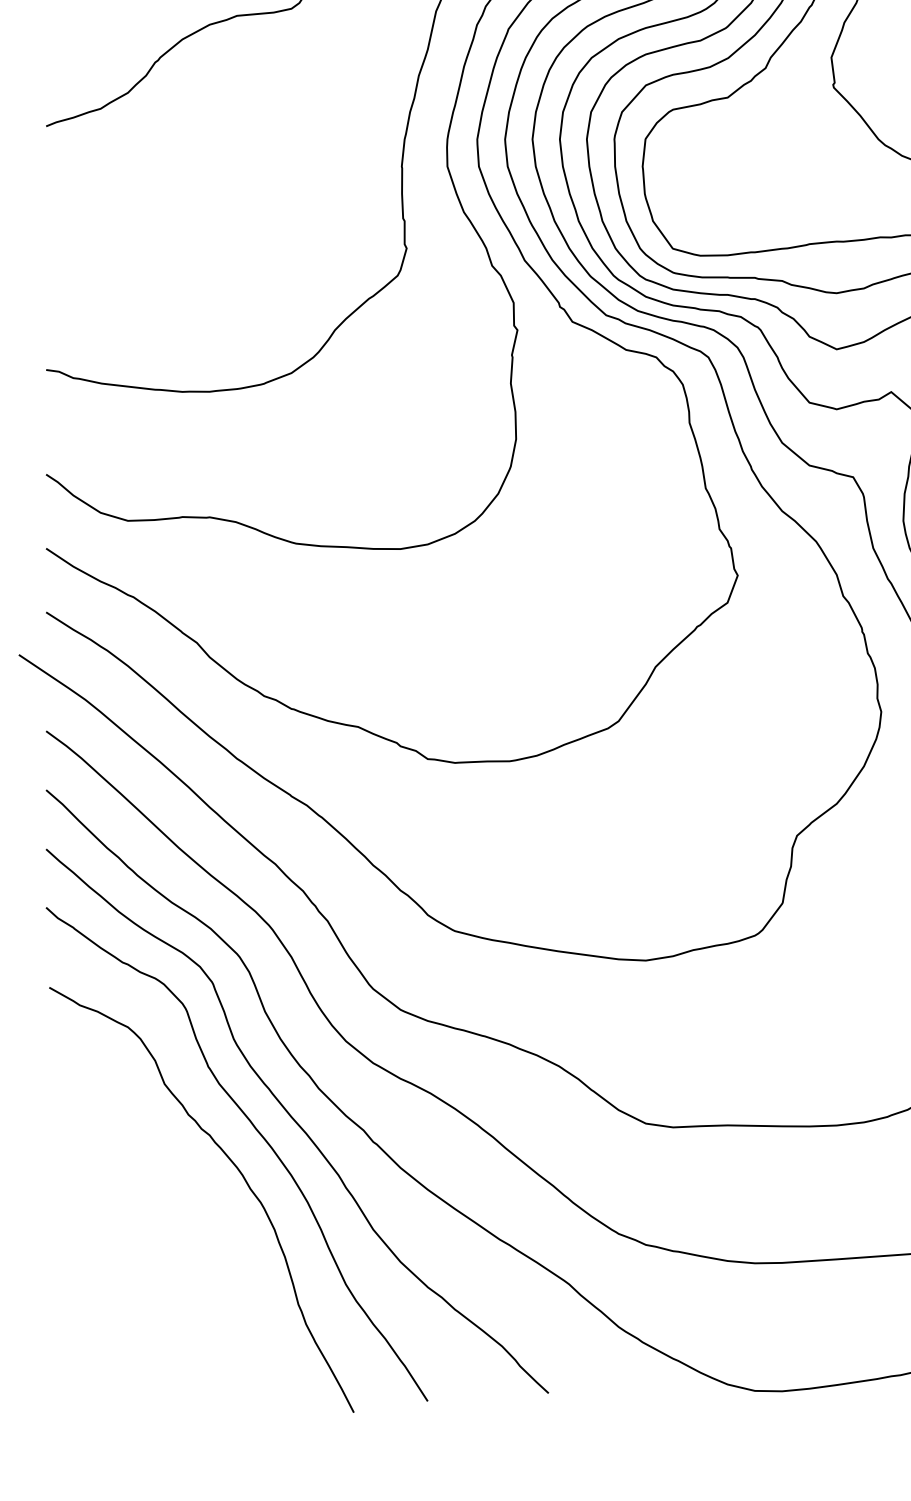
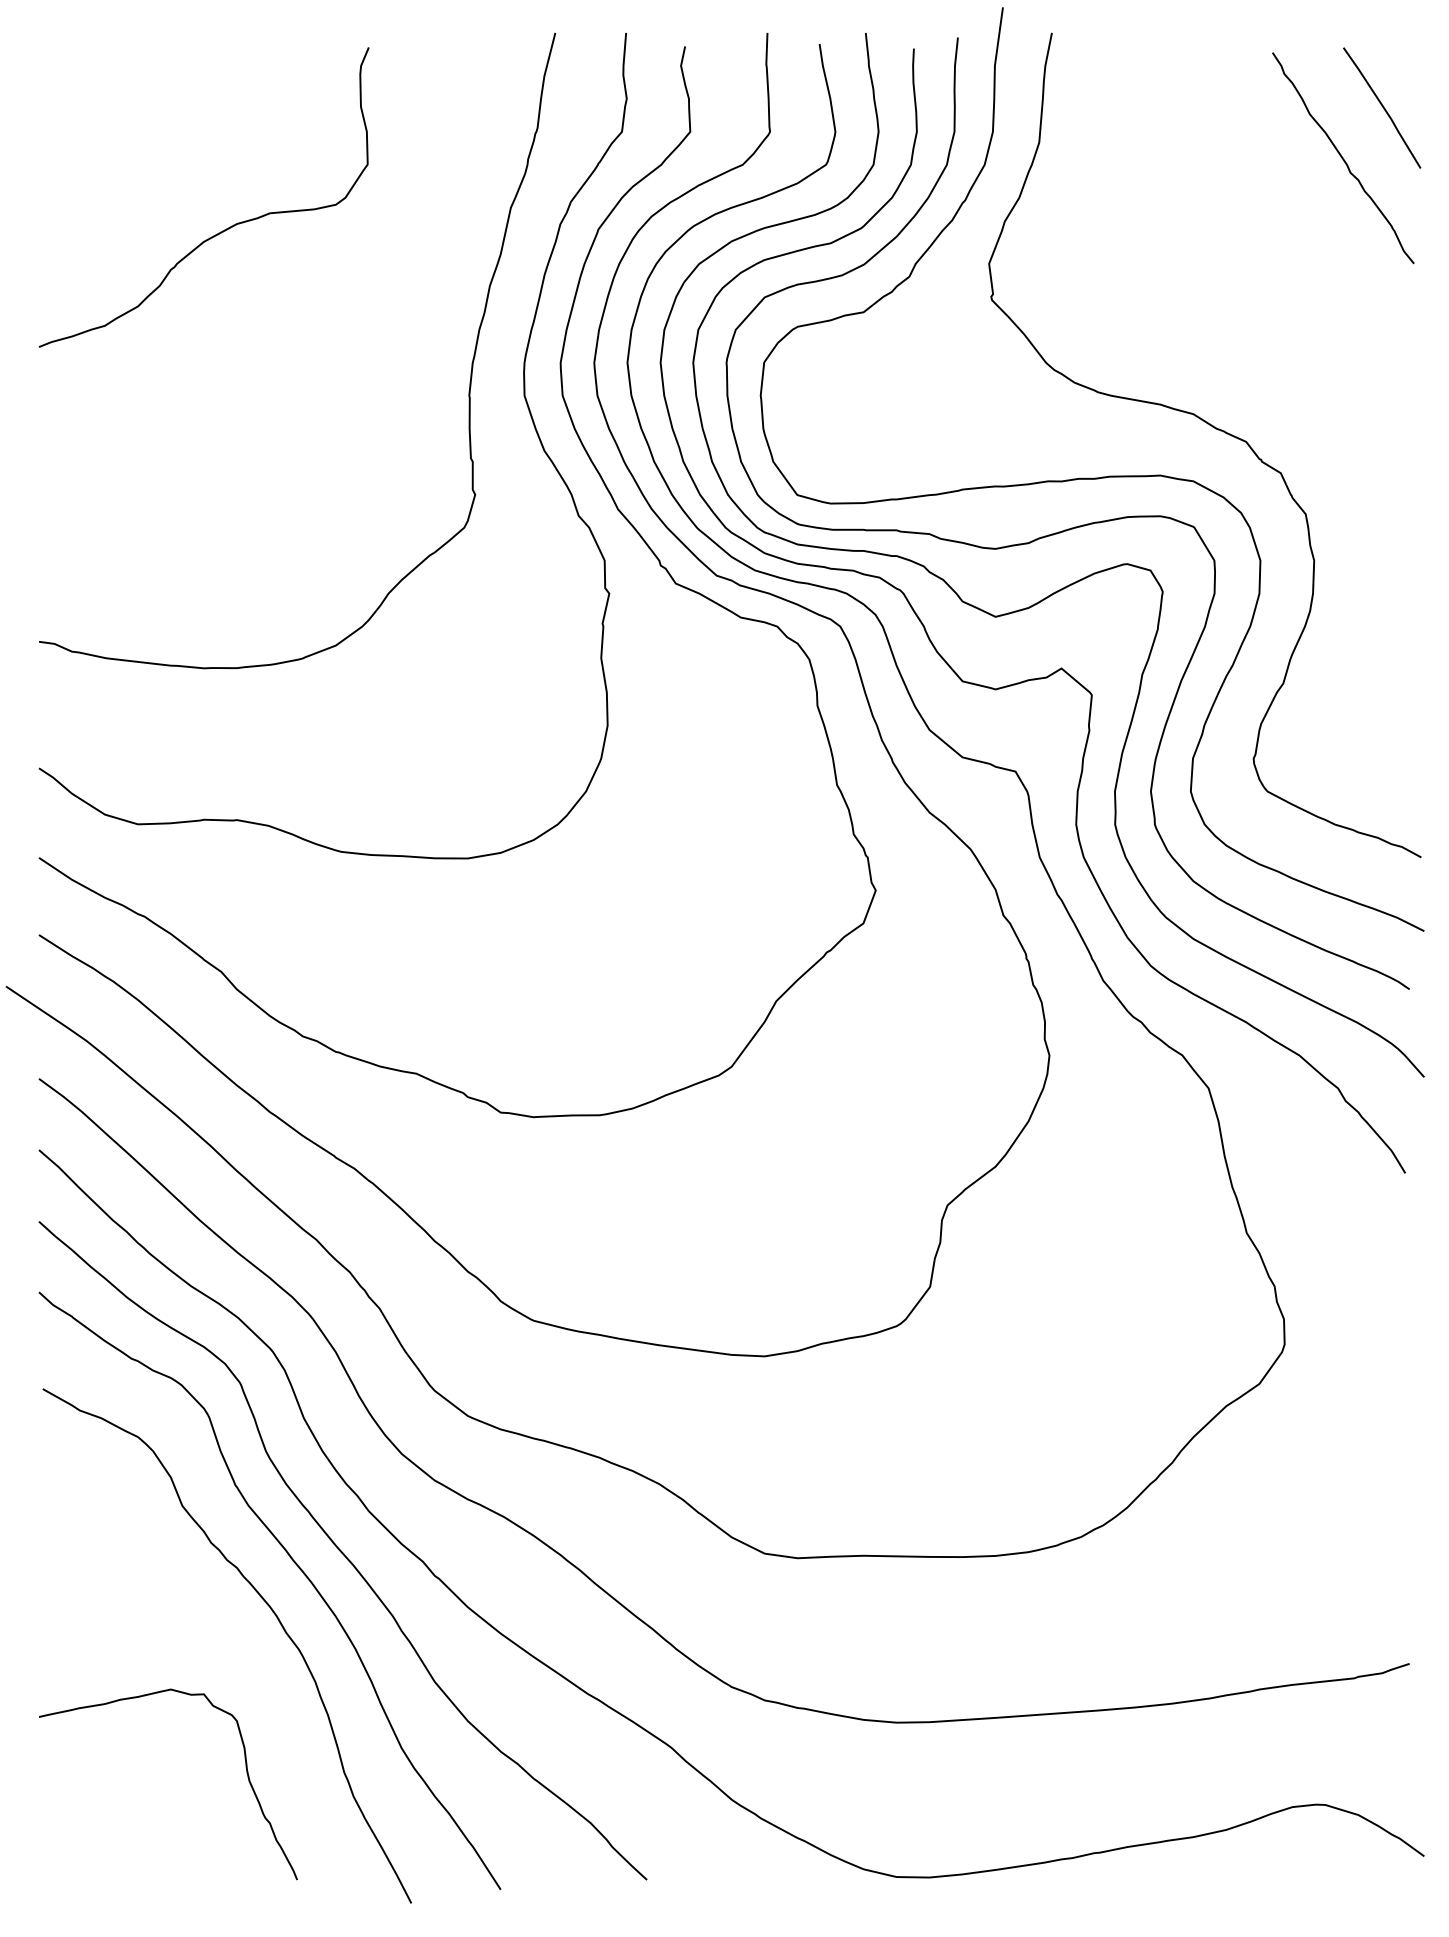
curve: (217, 1305) -> (246, 1773), added

